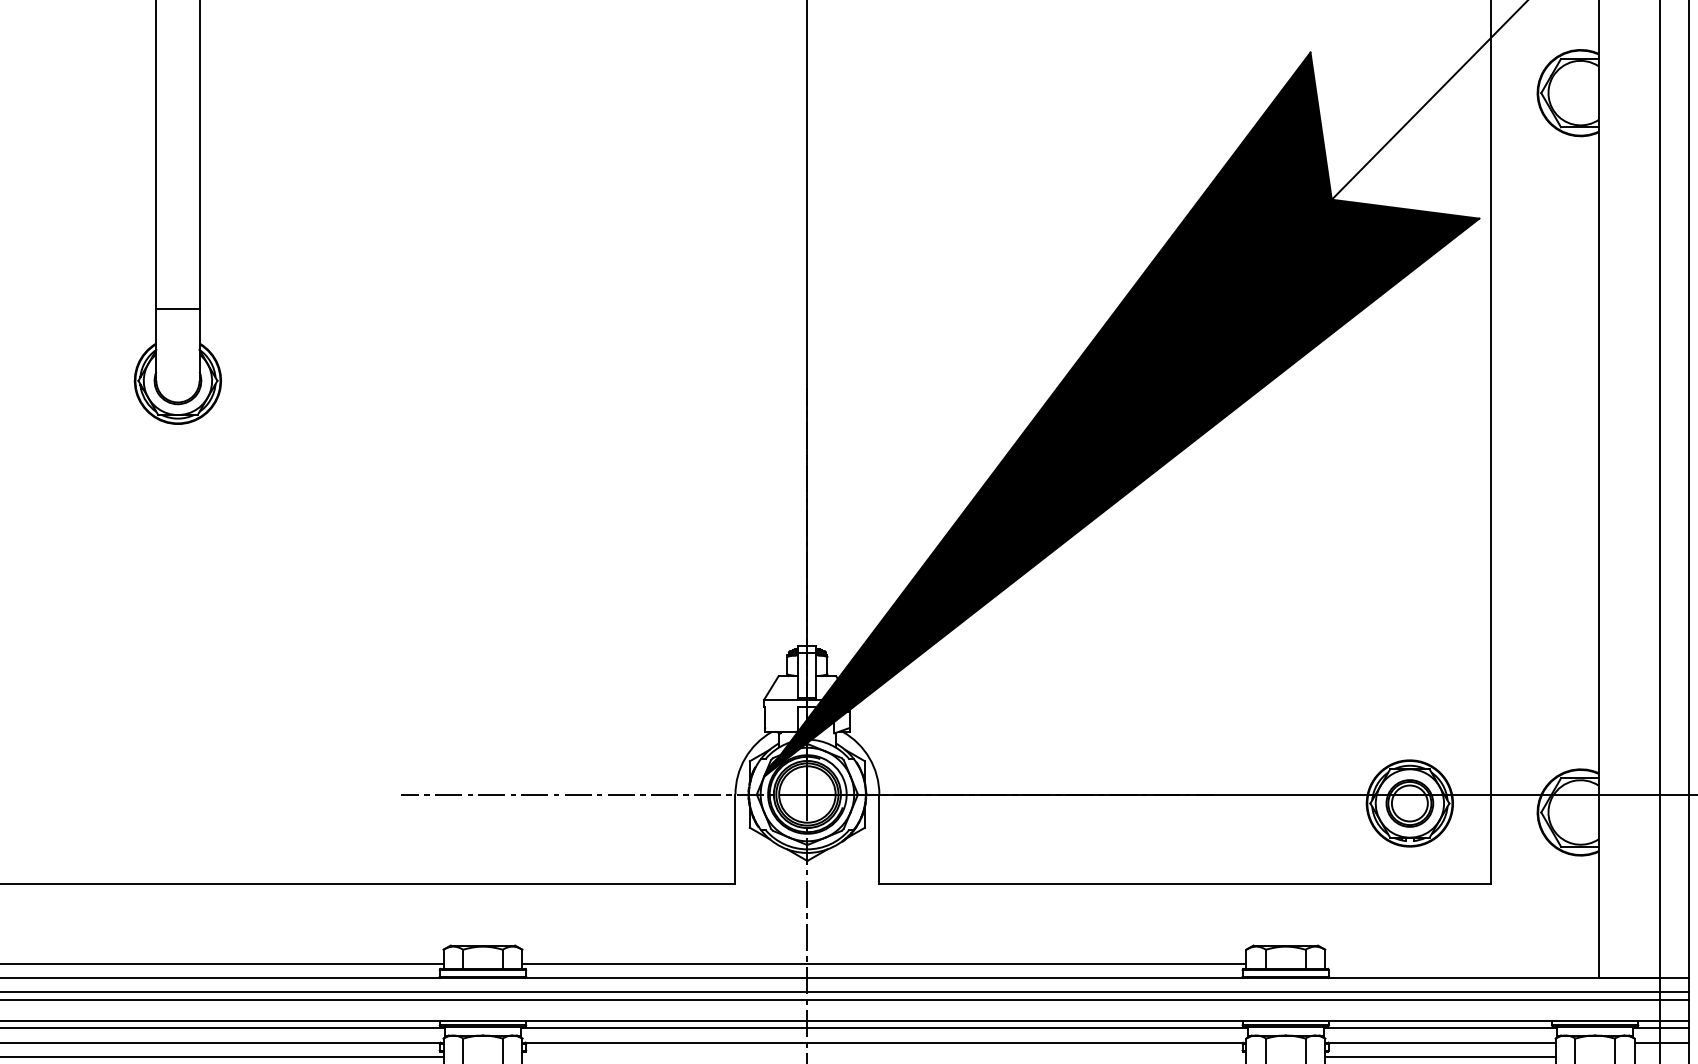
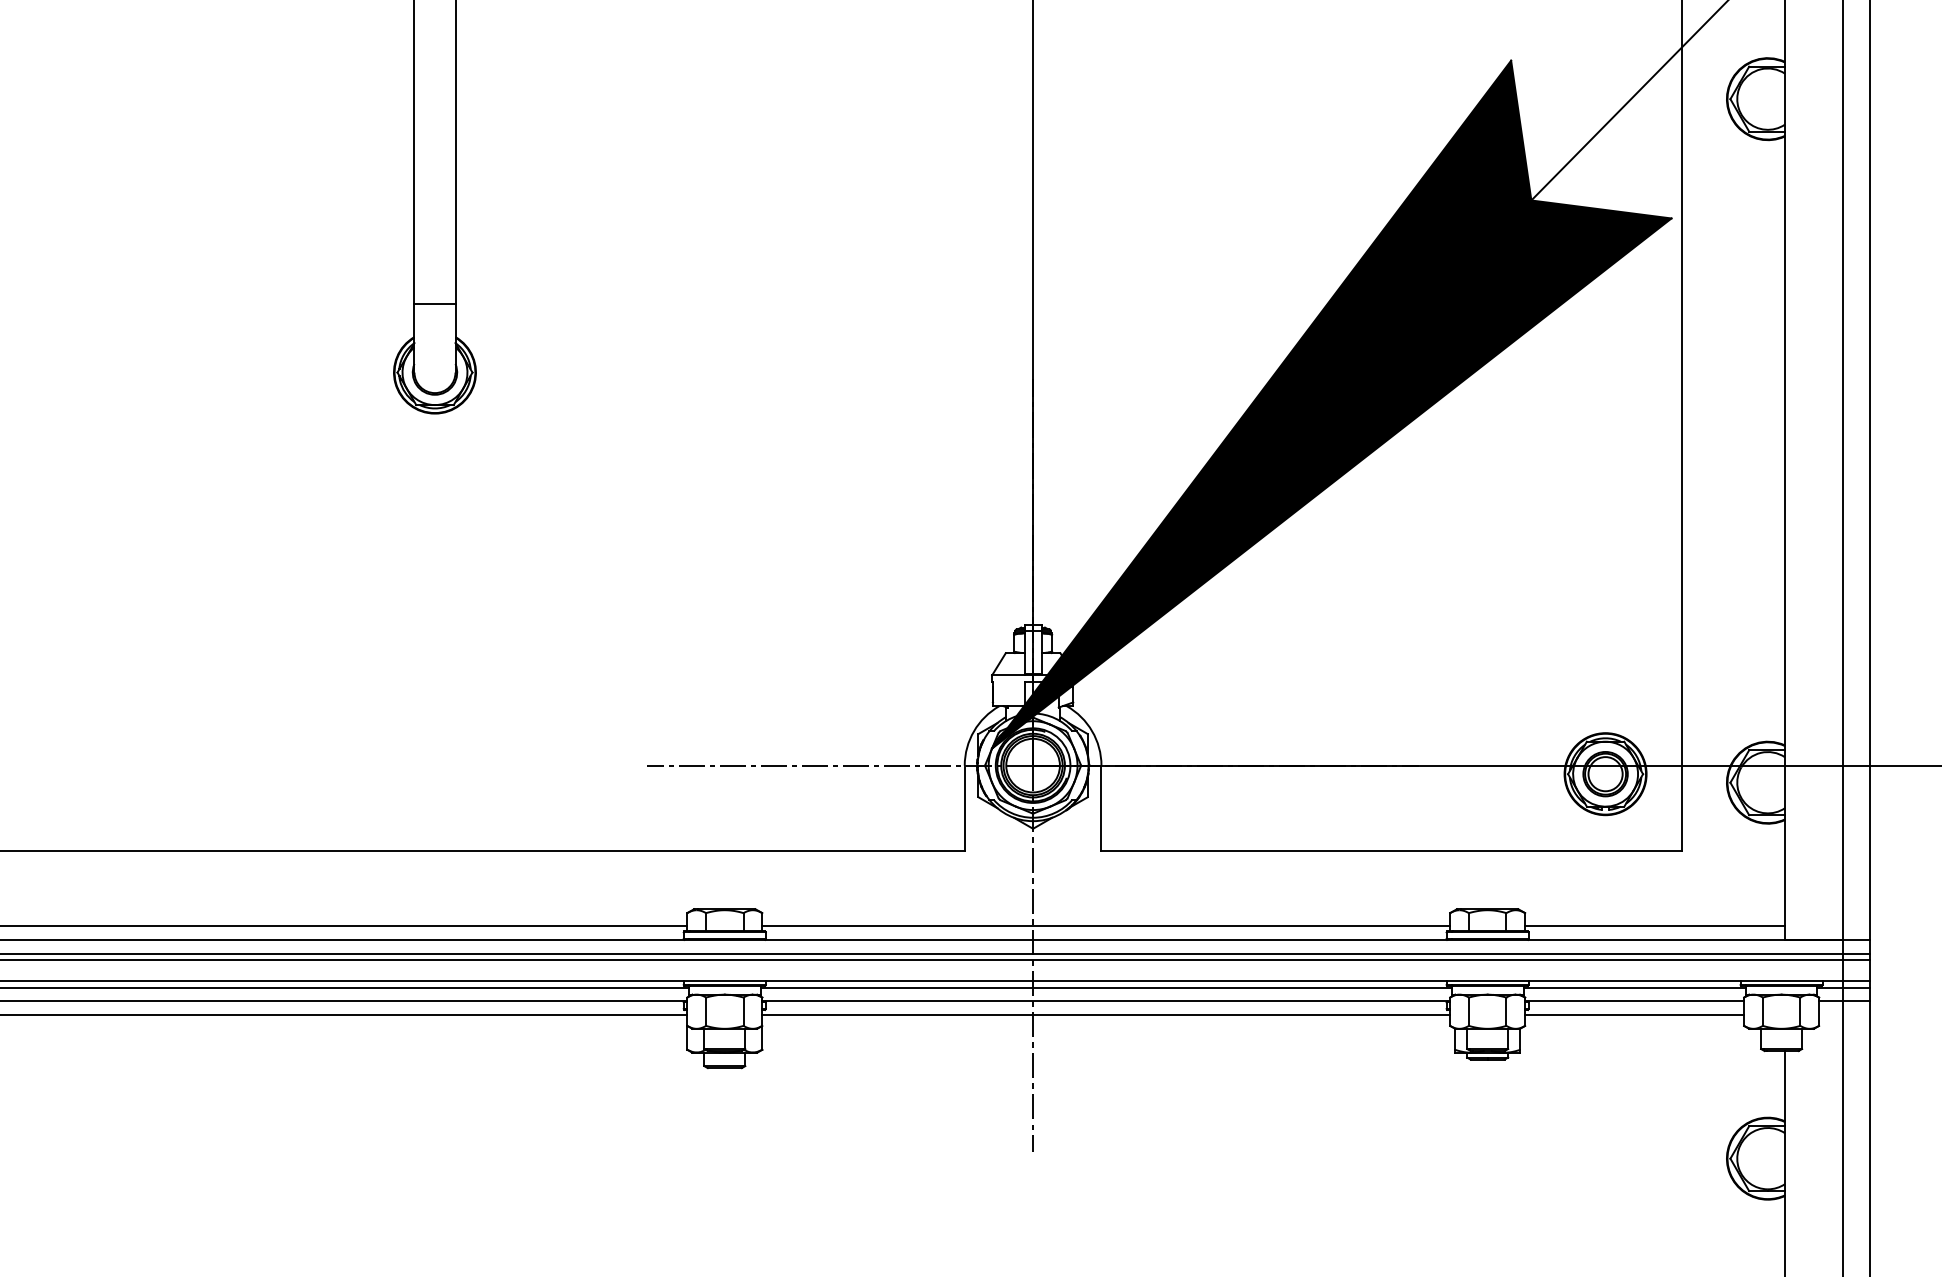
line: (1462, 963) -> (1655, 926), added
line: (884, 1057) -> (1106, 1015), added

